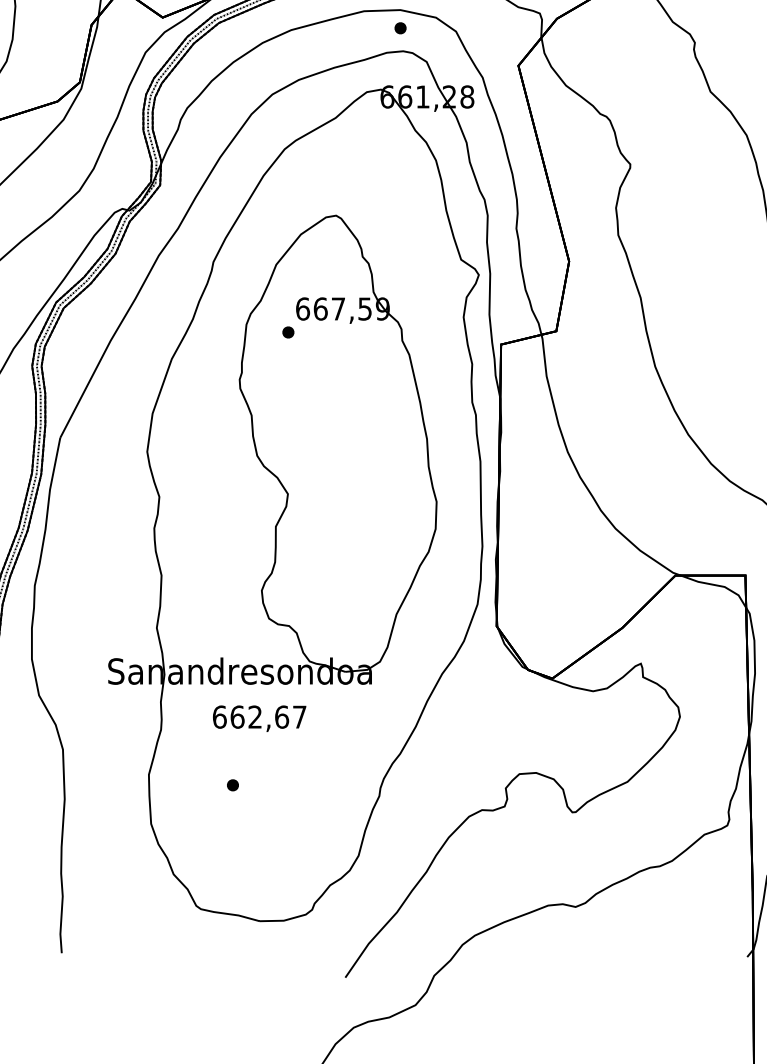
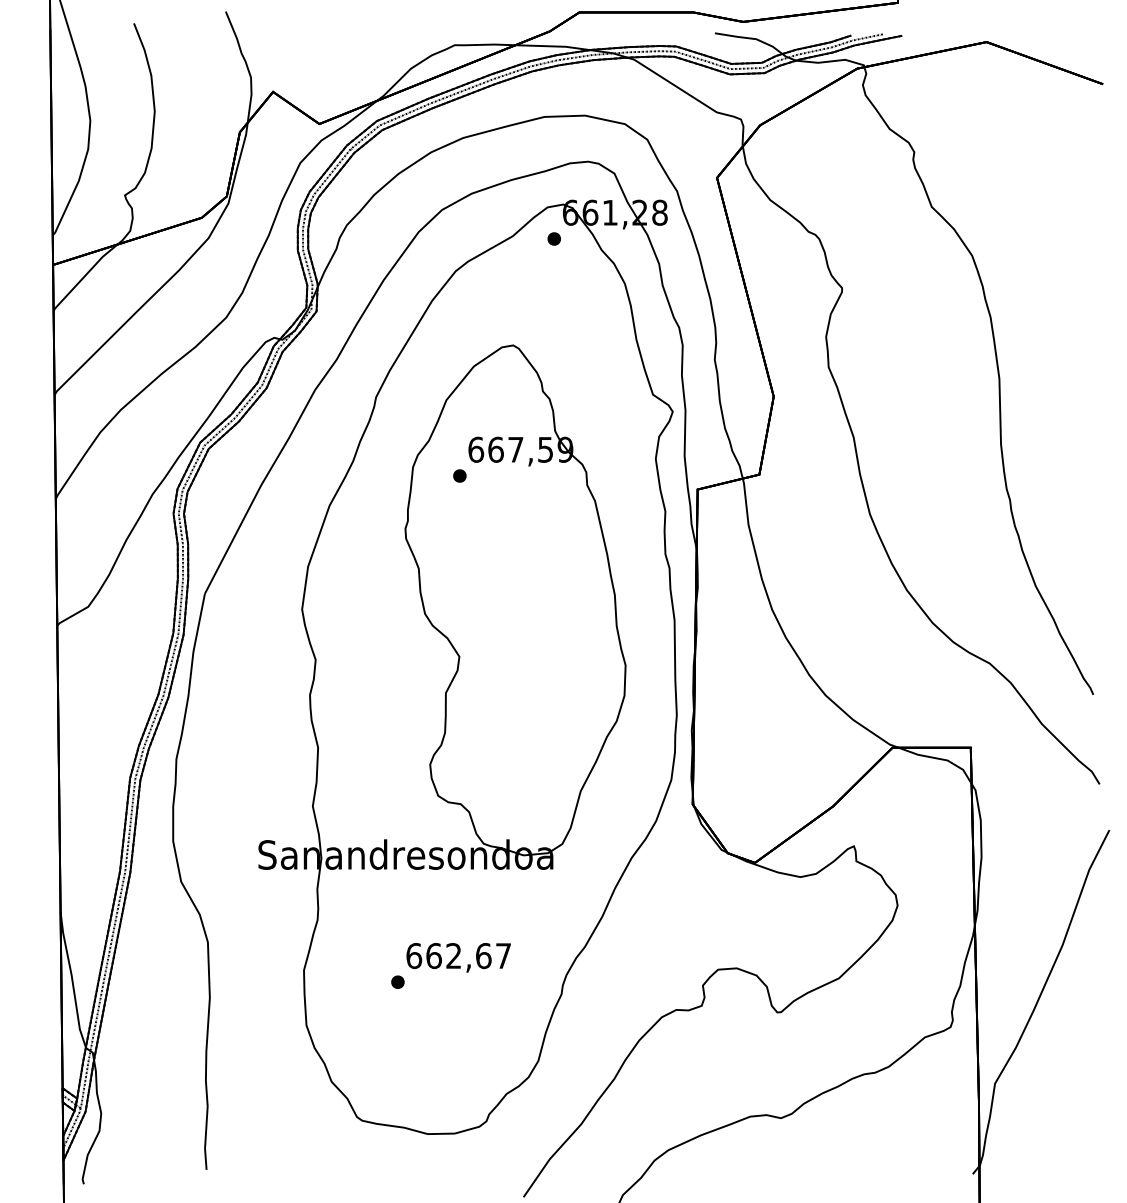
part: (399, 27) -> (553, 238), moved
text: (259, 718) -> (458, 957), moved

